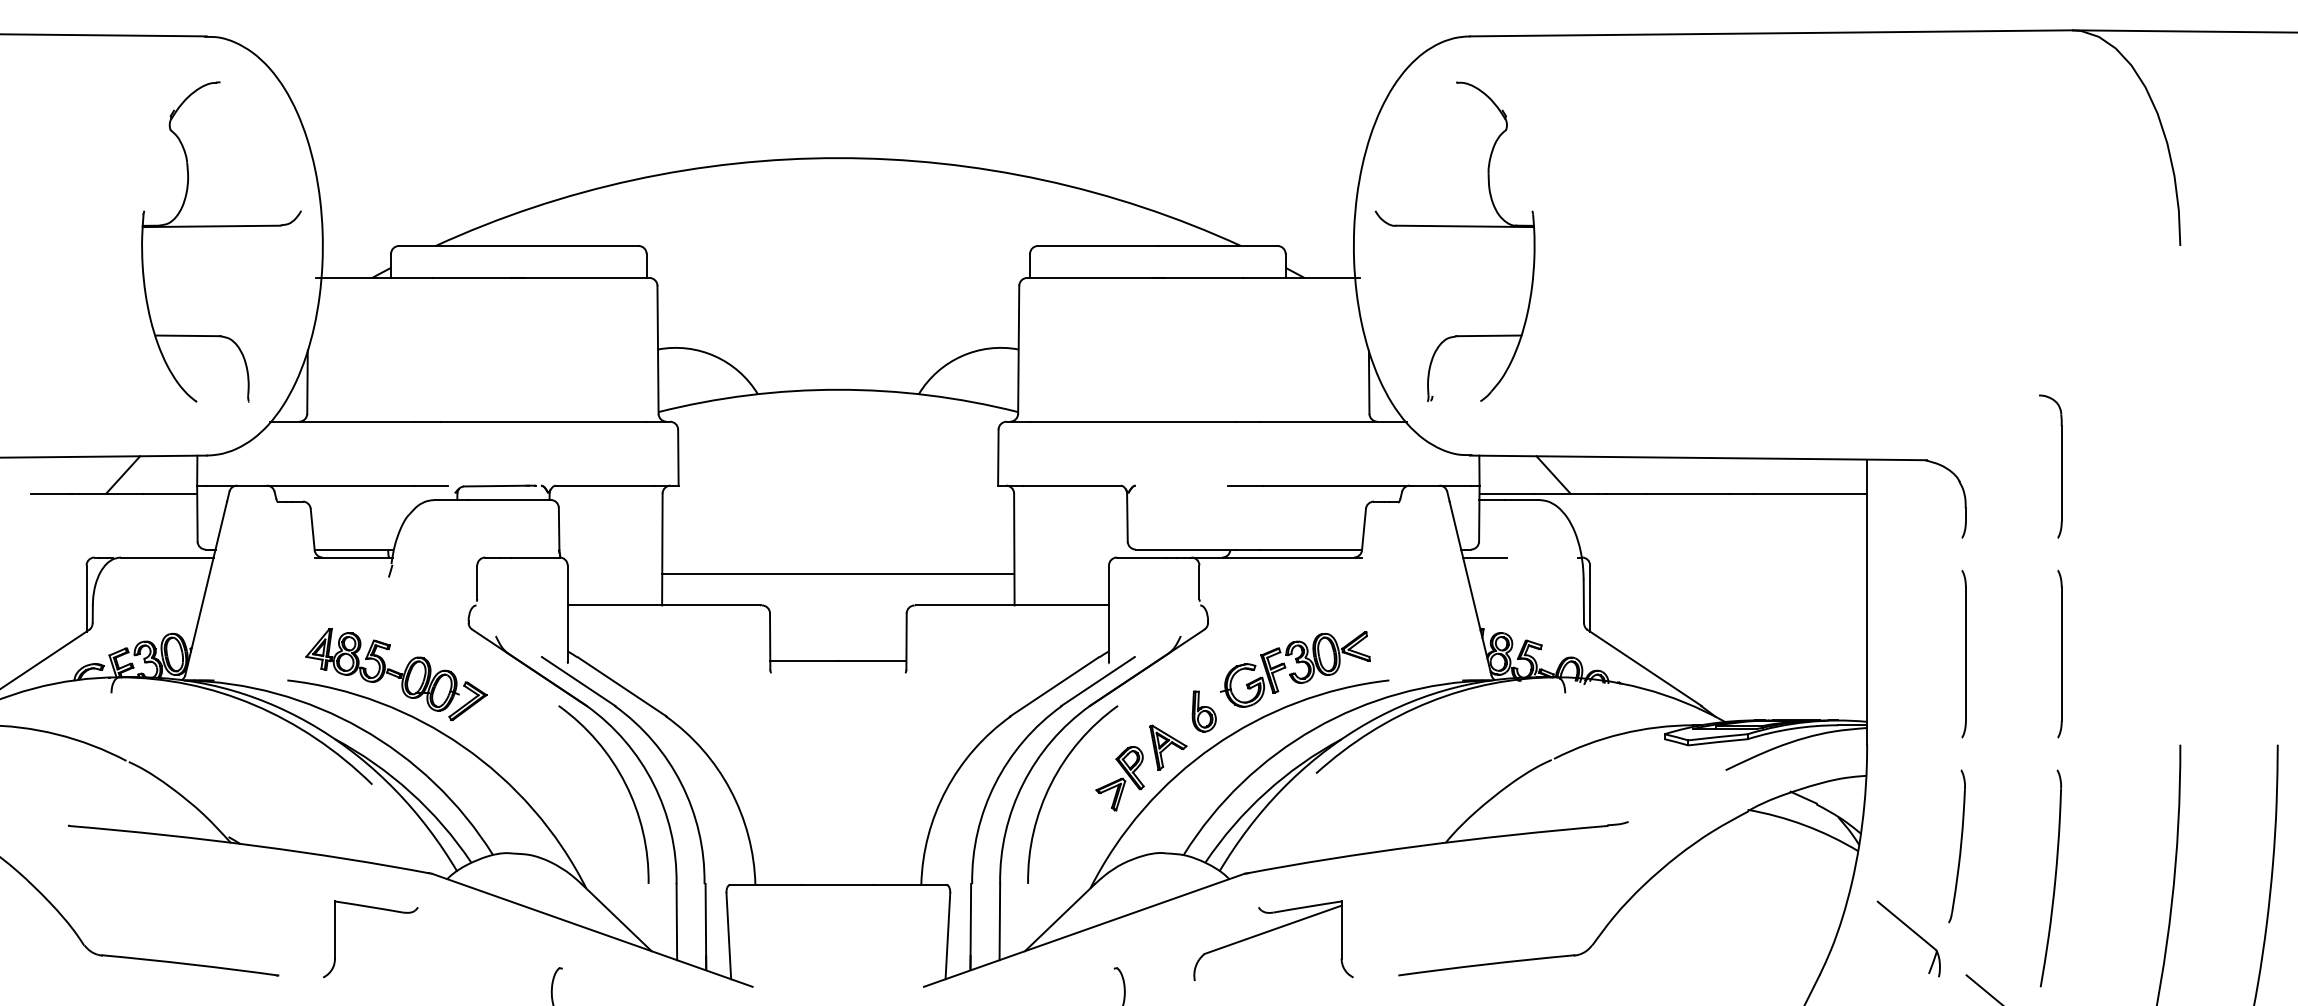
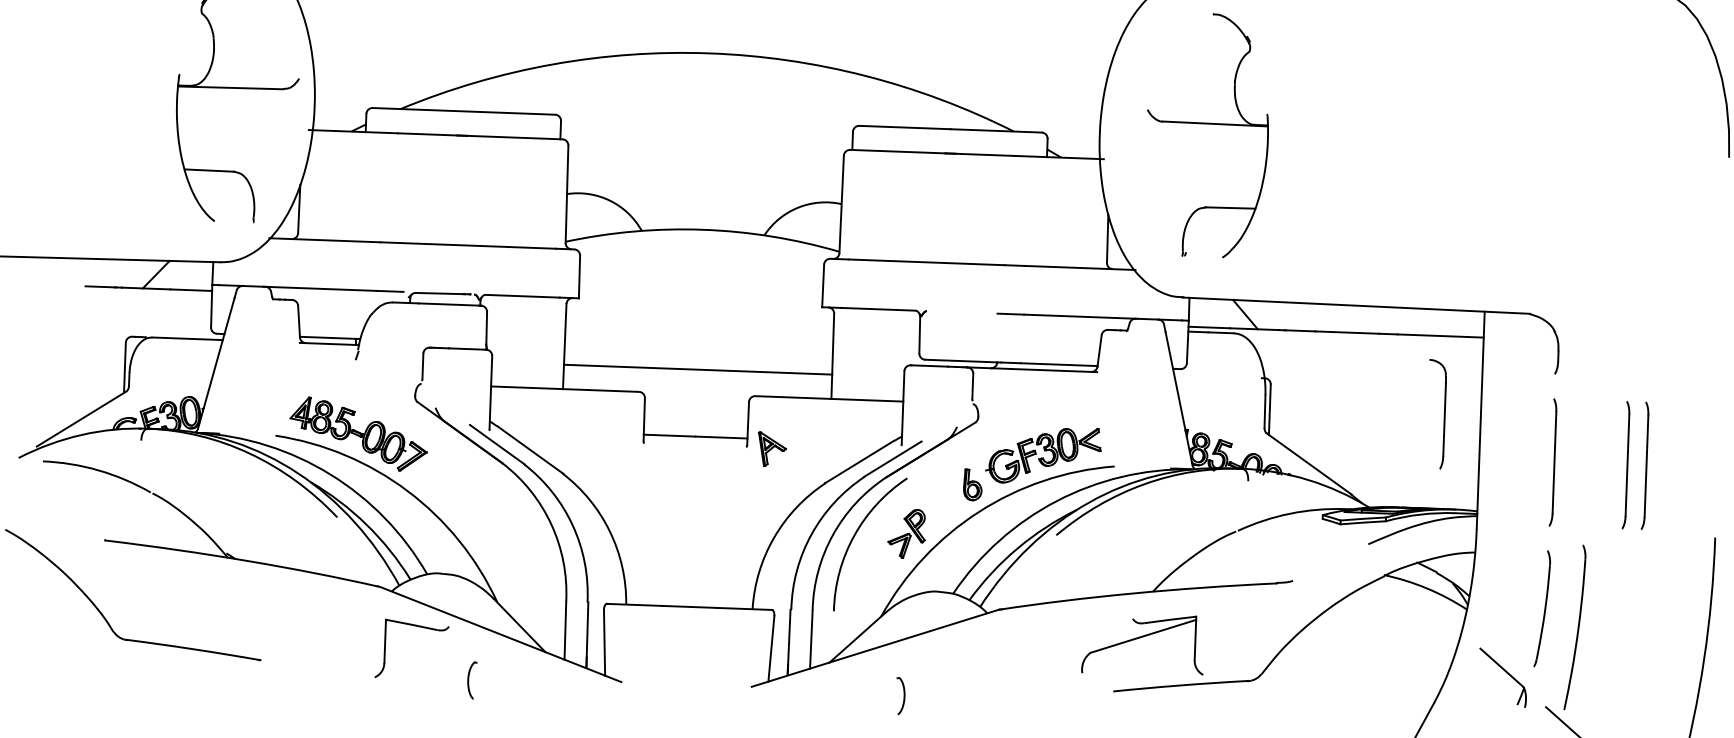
part: (1454, 227) -> (1207, 124), moved
part: (2061, 466) -> (1444, 414), moved
line: (1485, 557) -> (1191, 375), removed
part: (2084, 653) -> (1644, 465), added
part: (1168, 747) -> (772, 449), moved
arc: (624, 784) -> (529, 524), removed
part: (2050, 878) -> (1574, 627), moved
part: (377, 909) -> (418, 627), moved
part: (1271, 931) -> (1142, 637), moved

